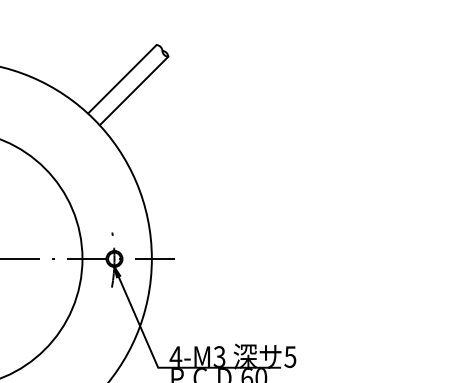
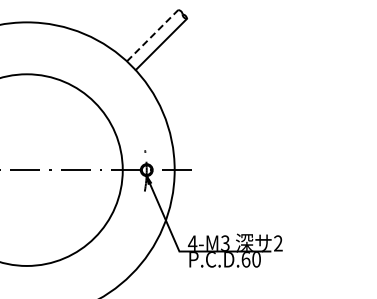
line: (122, 79) -> (152, 35), solid -> dashed
text: (289, 357) -> (277, 243), 5 -> 2

